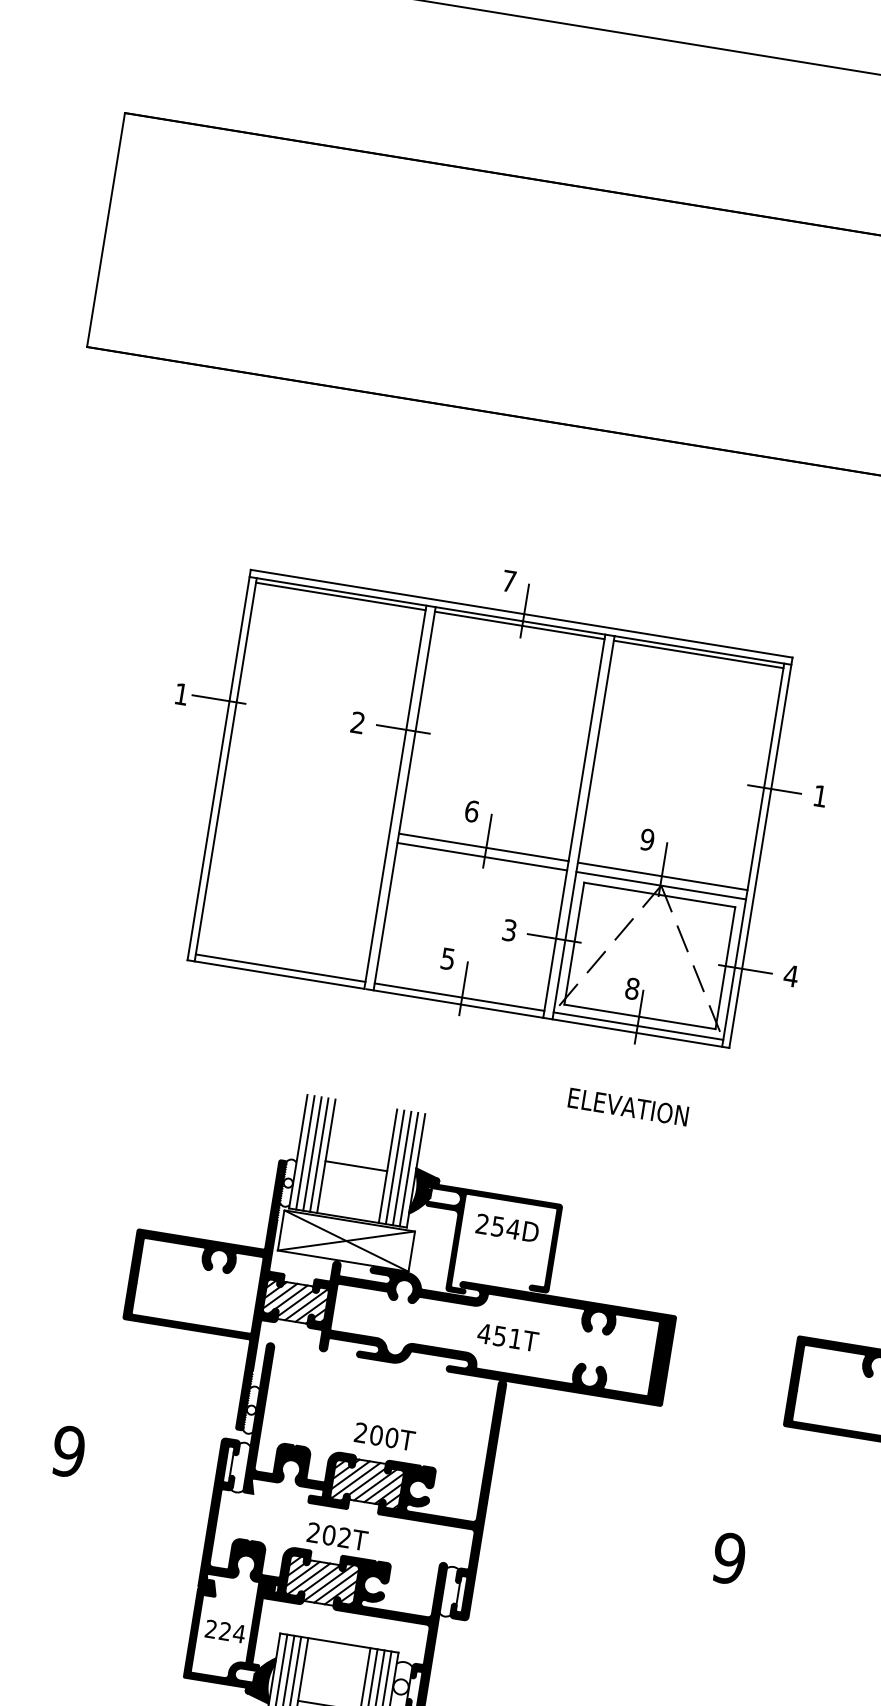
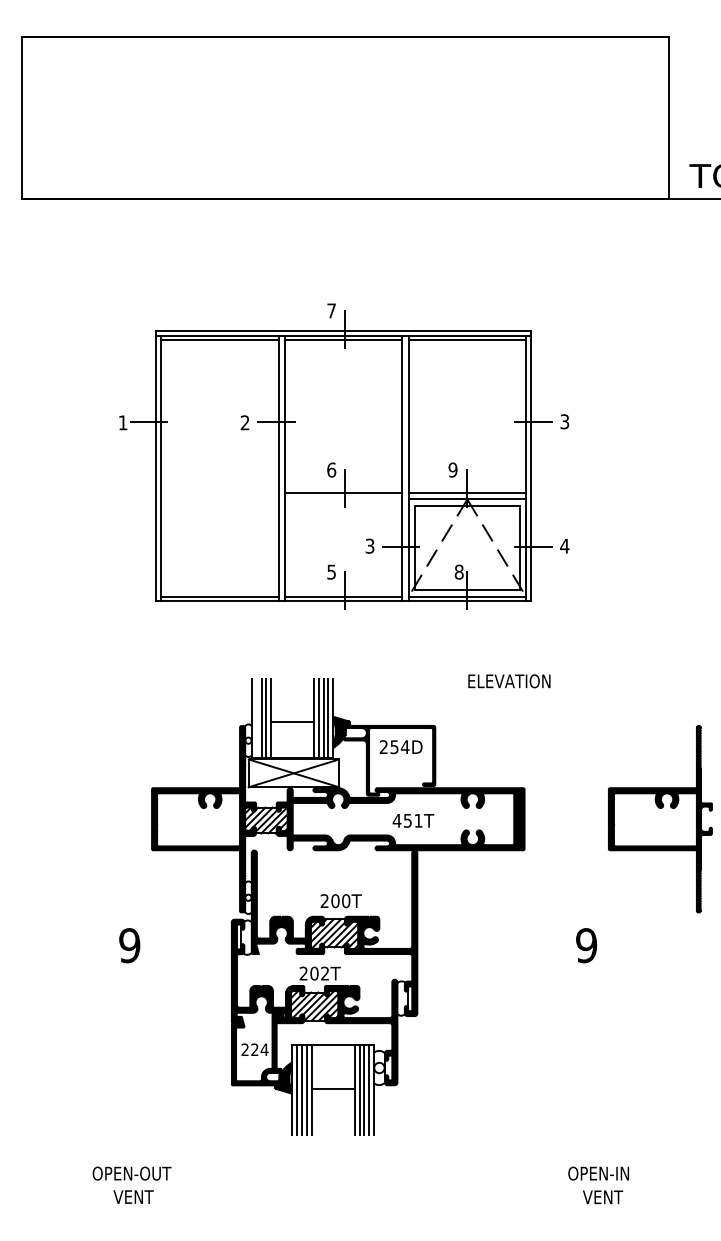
text: (819, 795) -> (564, 421), 1 -> 3
line: (482, 856) -> (343, 499), removed
text: (628, 1107) -> (509, 681), moved
line: (305, 1152) -> (256, 718), removed

